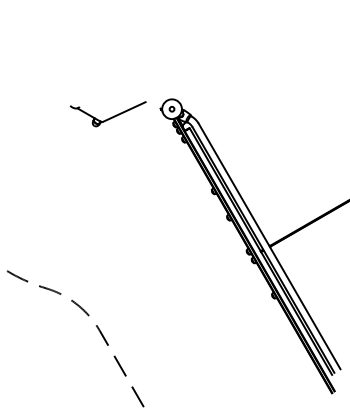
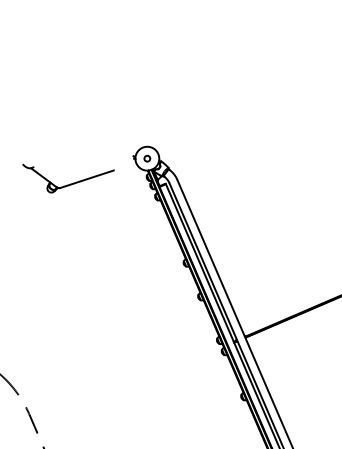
part: (107, 114) -> (66, 179), moved

